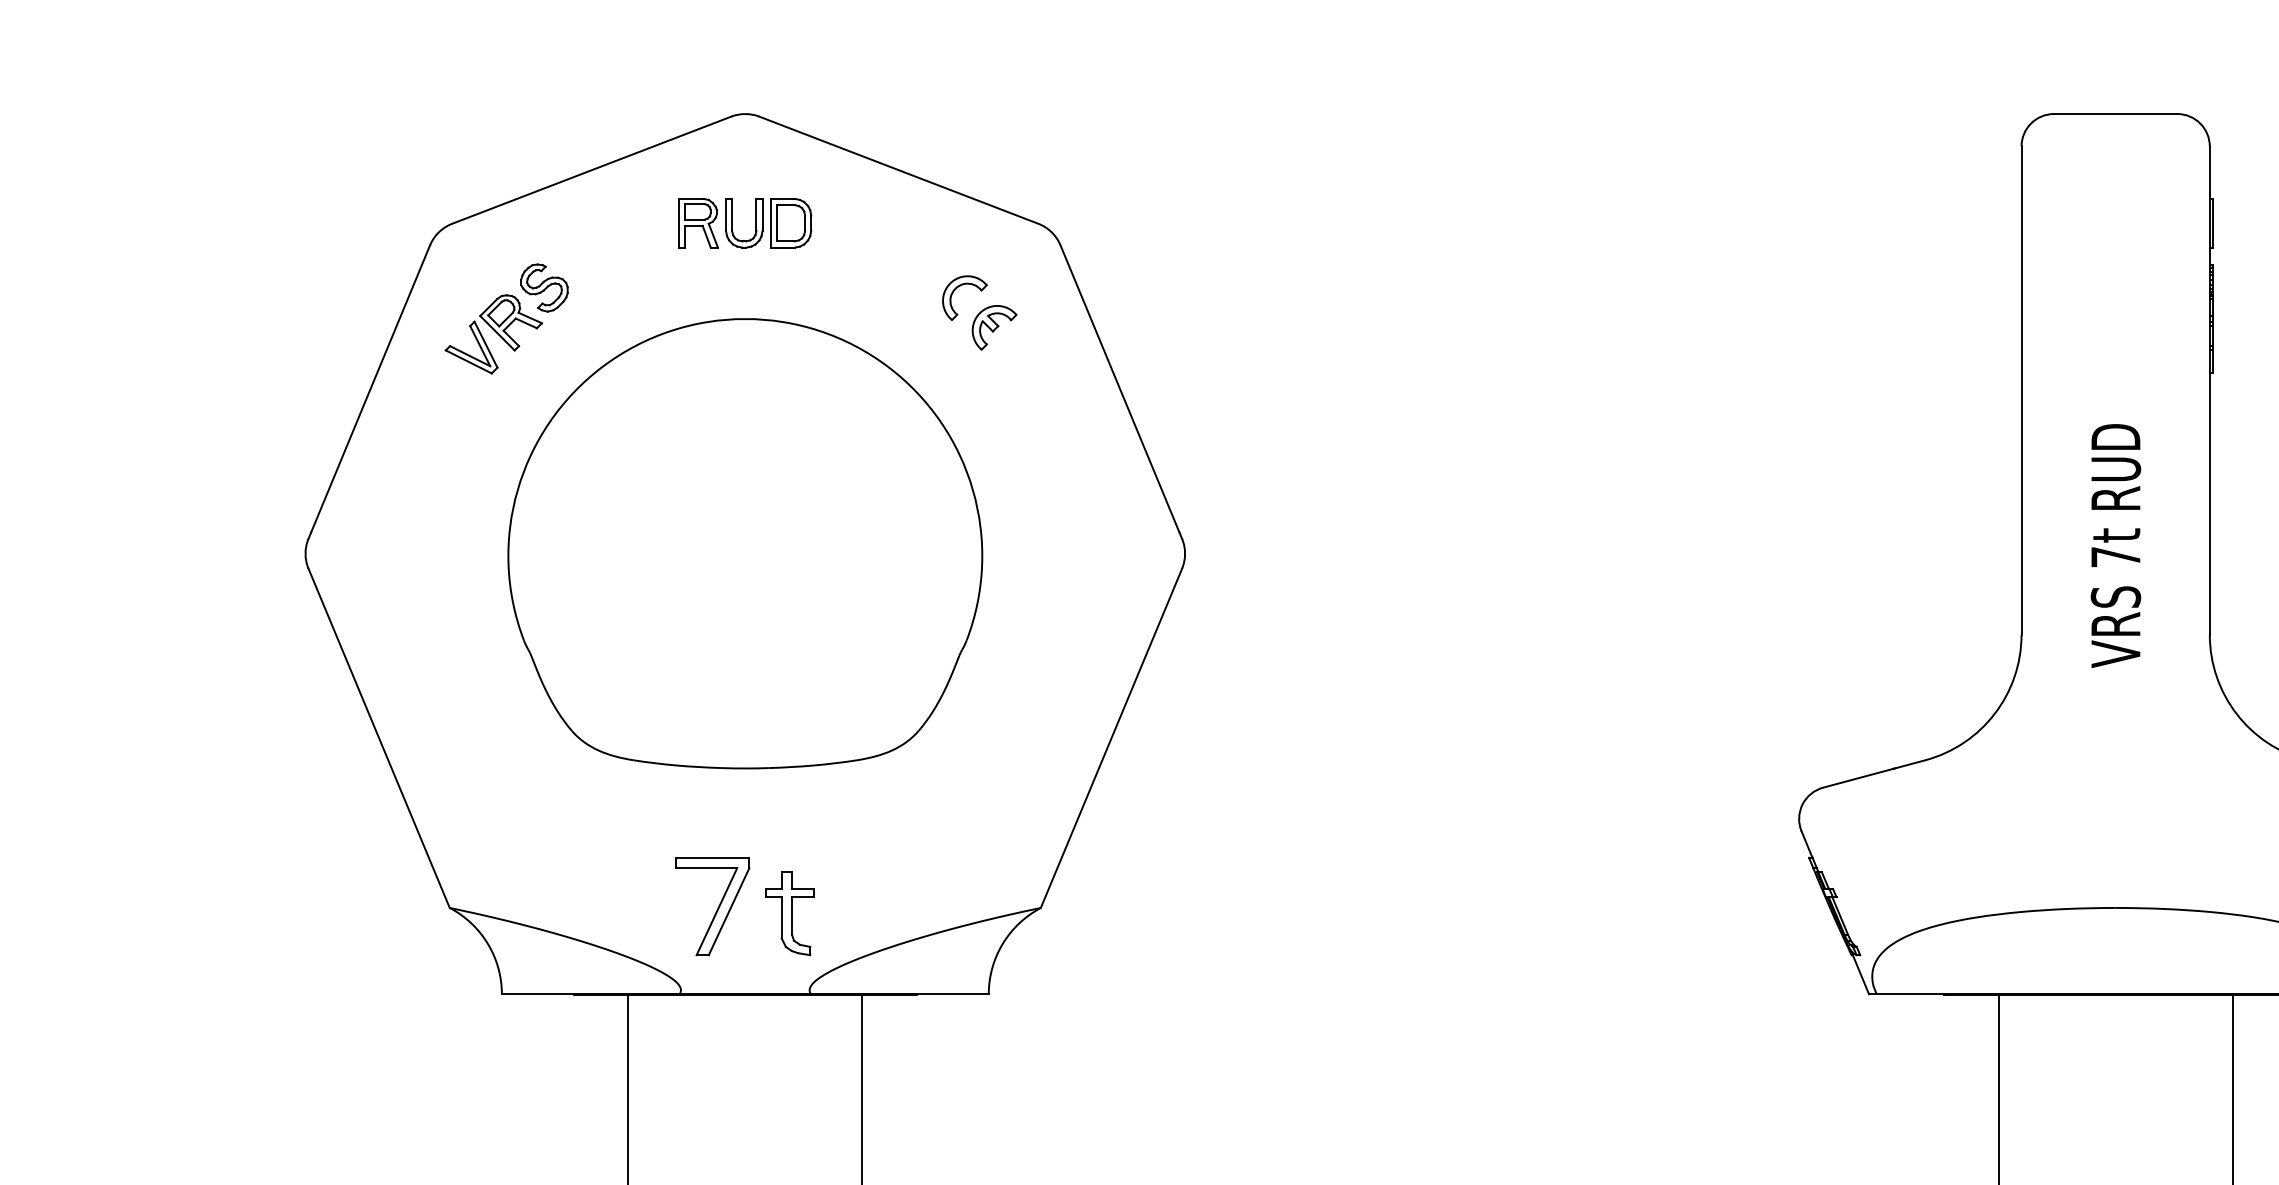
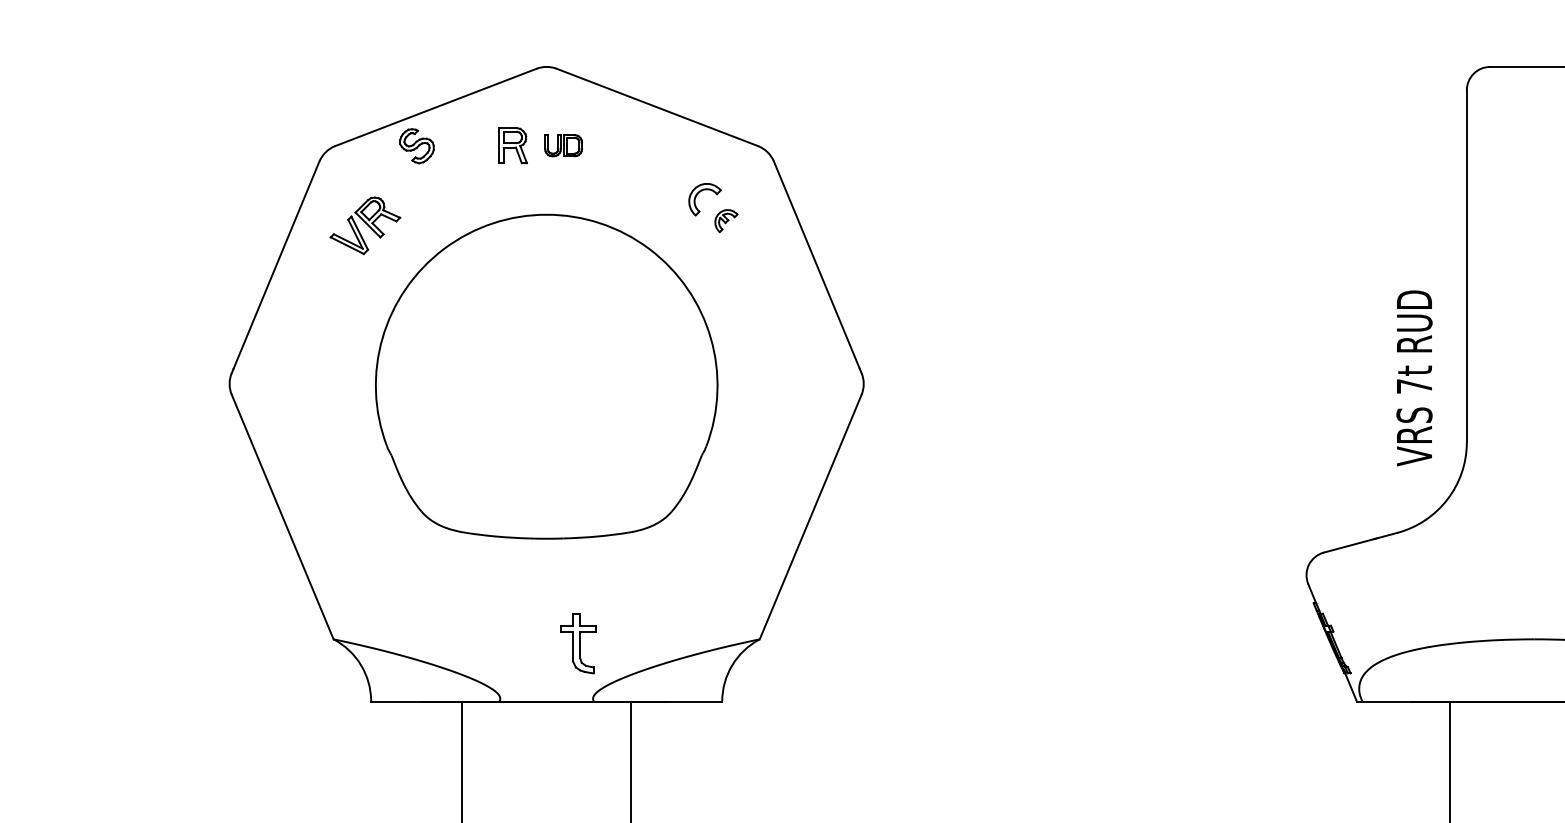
part: (768, 223) -> (563, 145), size x0.6
part: (544, 287) -> (417, 145), moved
part: (994, 327) -> (726, 220), size x0.7
text: (2115, 545) -> (1414, 378), moved
part: (712, 906) -> (523, 638), removed

